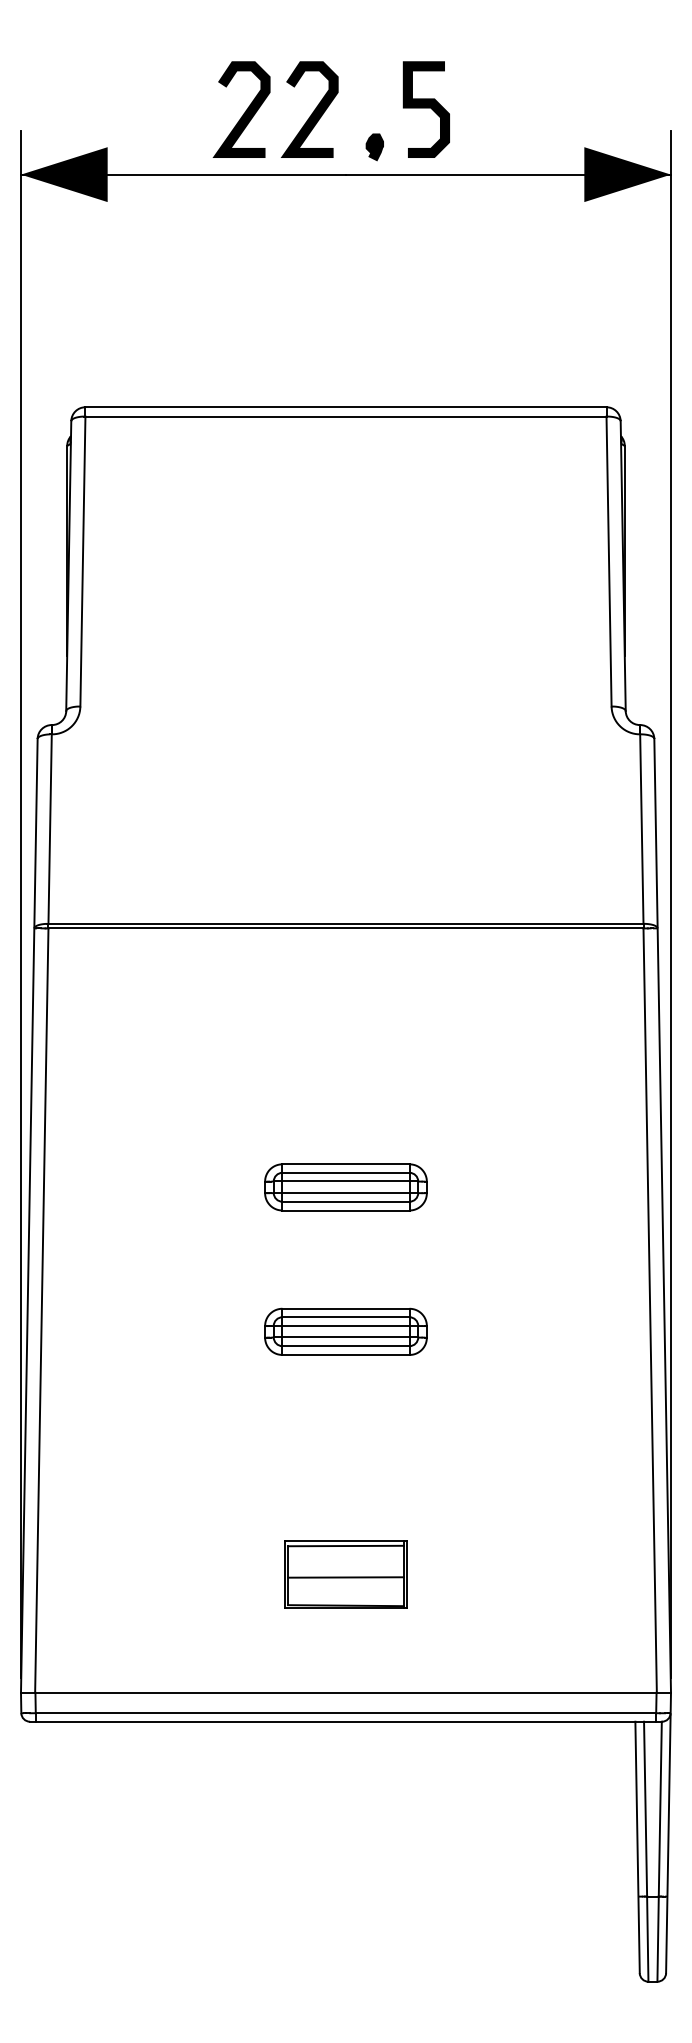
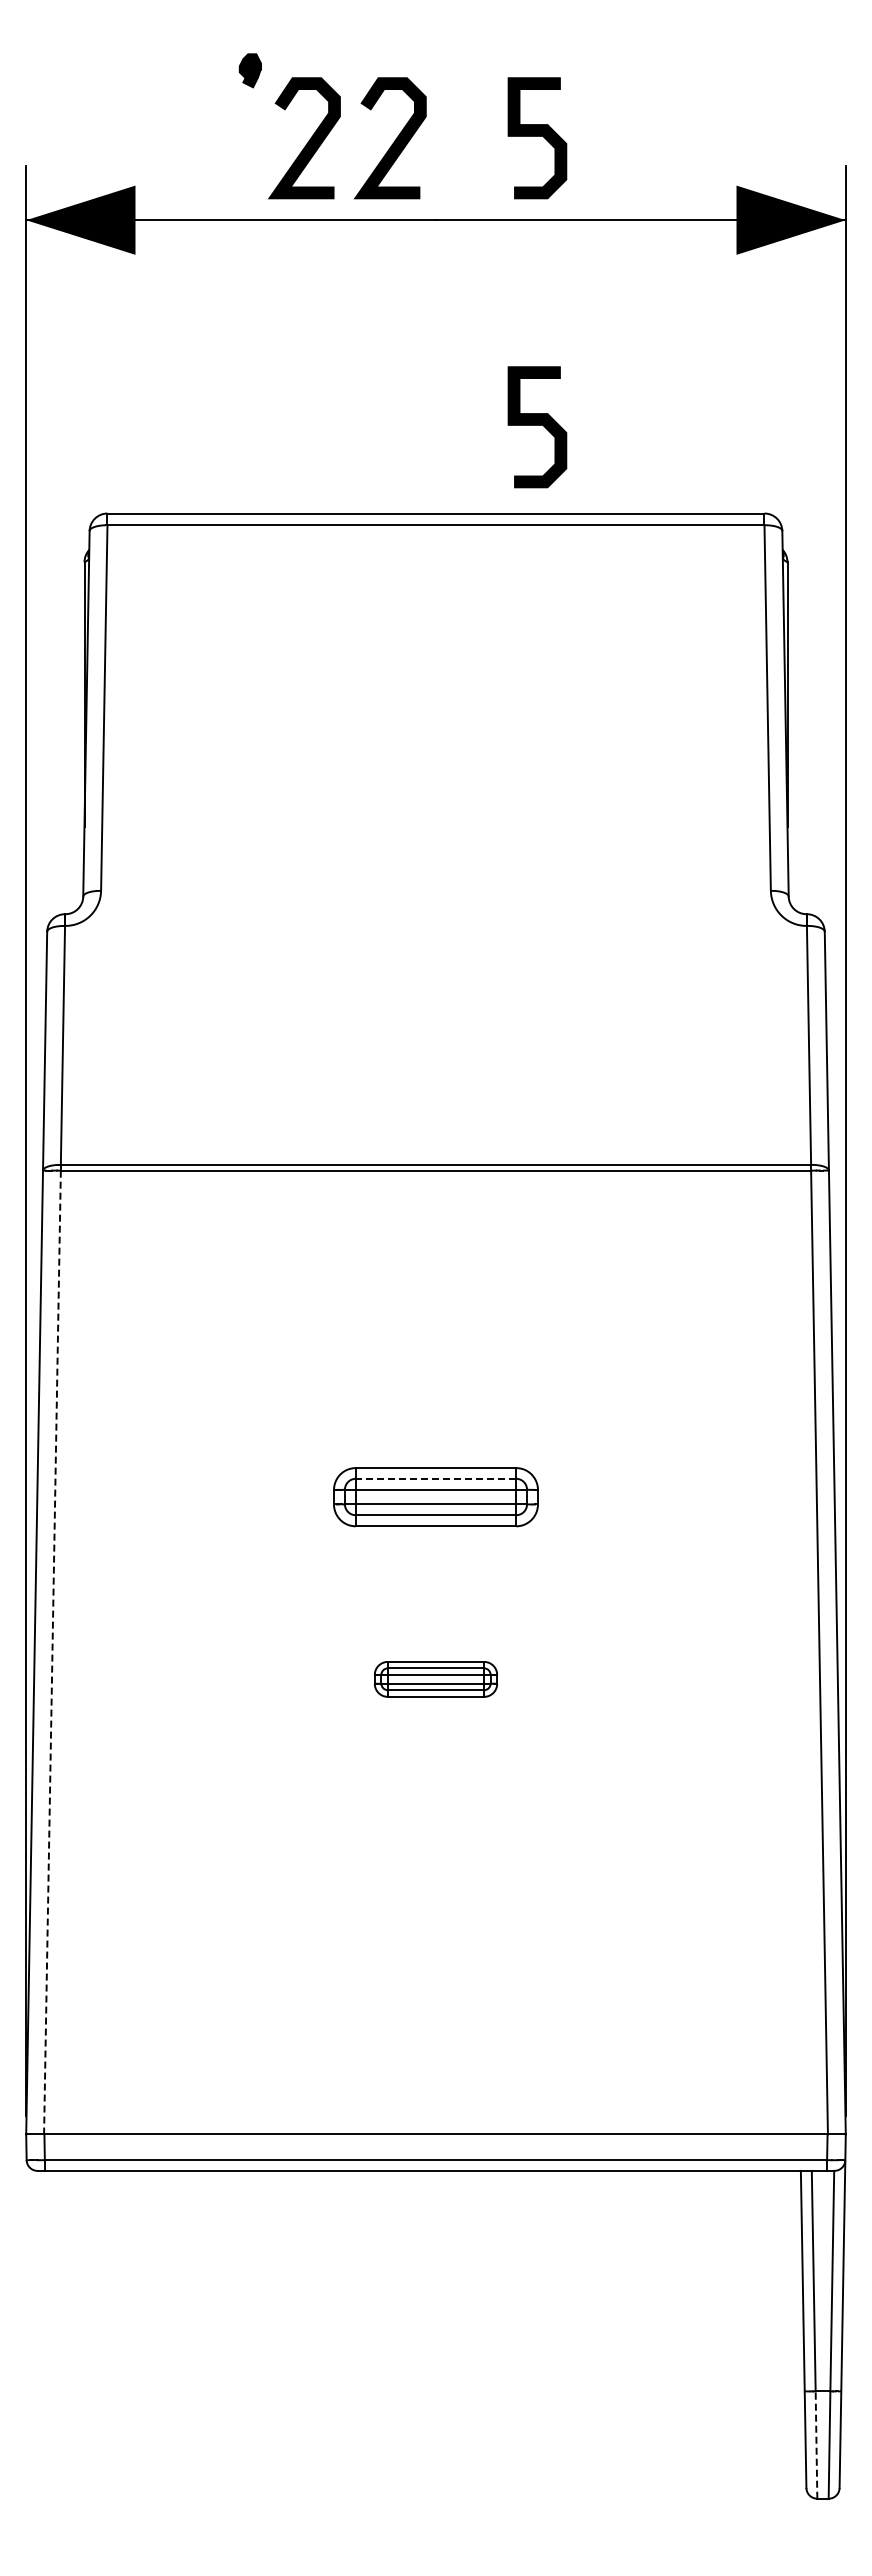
part: (374, 147) -> (249, 70), moved
curve: (426, 337) -> (537, 425), added
line: (345, 1172) -> (435, 1478), solid -> dashed
line: (41, 1310) -> (52, 1652), solid -> dashed
part: (345, 1331) -> (435, 1679), size x0.6
part: (346, 1573) -> (436, 1984), removed
line: (647, 1939) -> (816, 2445), solid -> dashed

